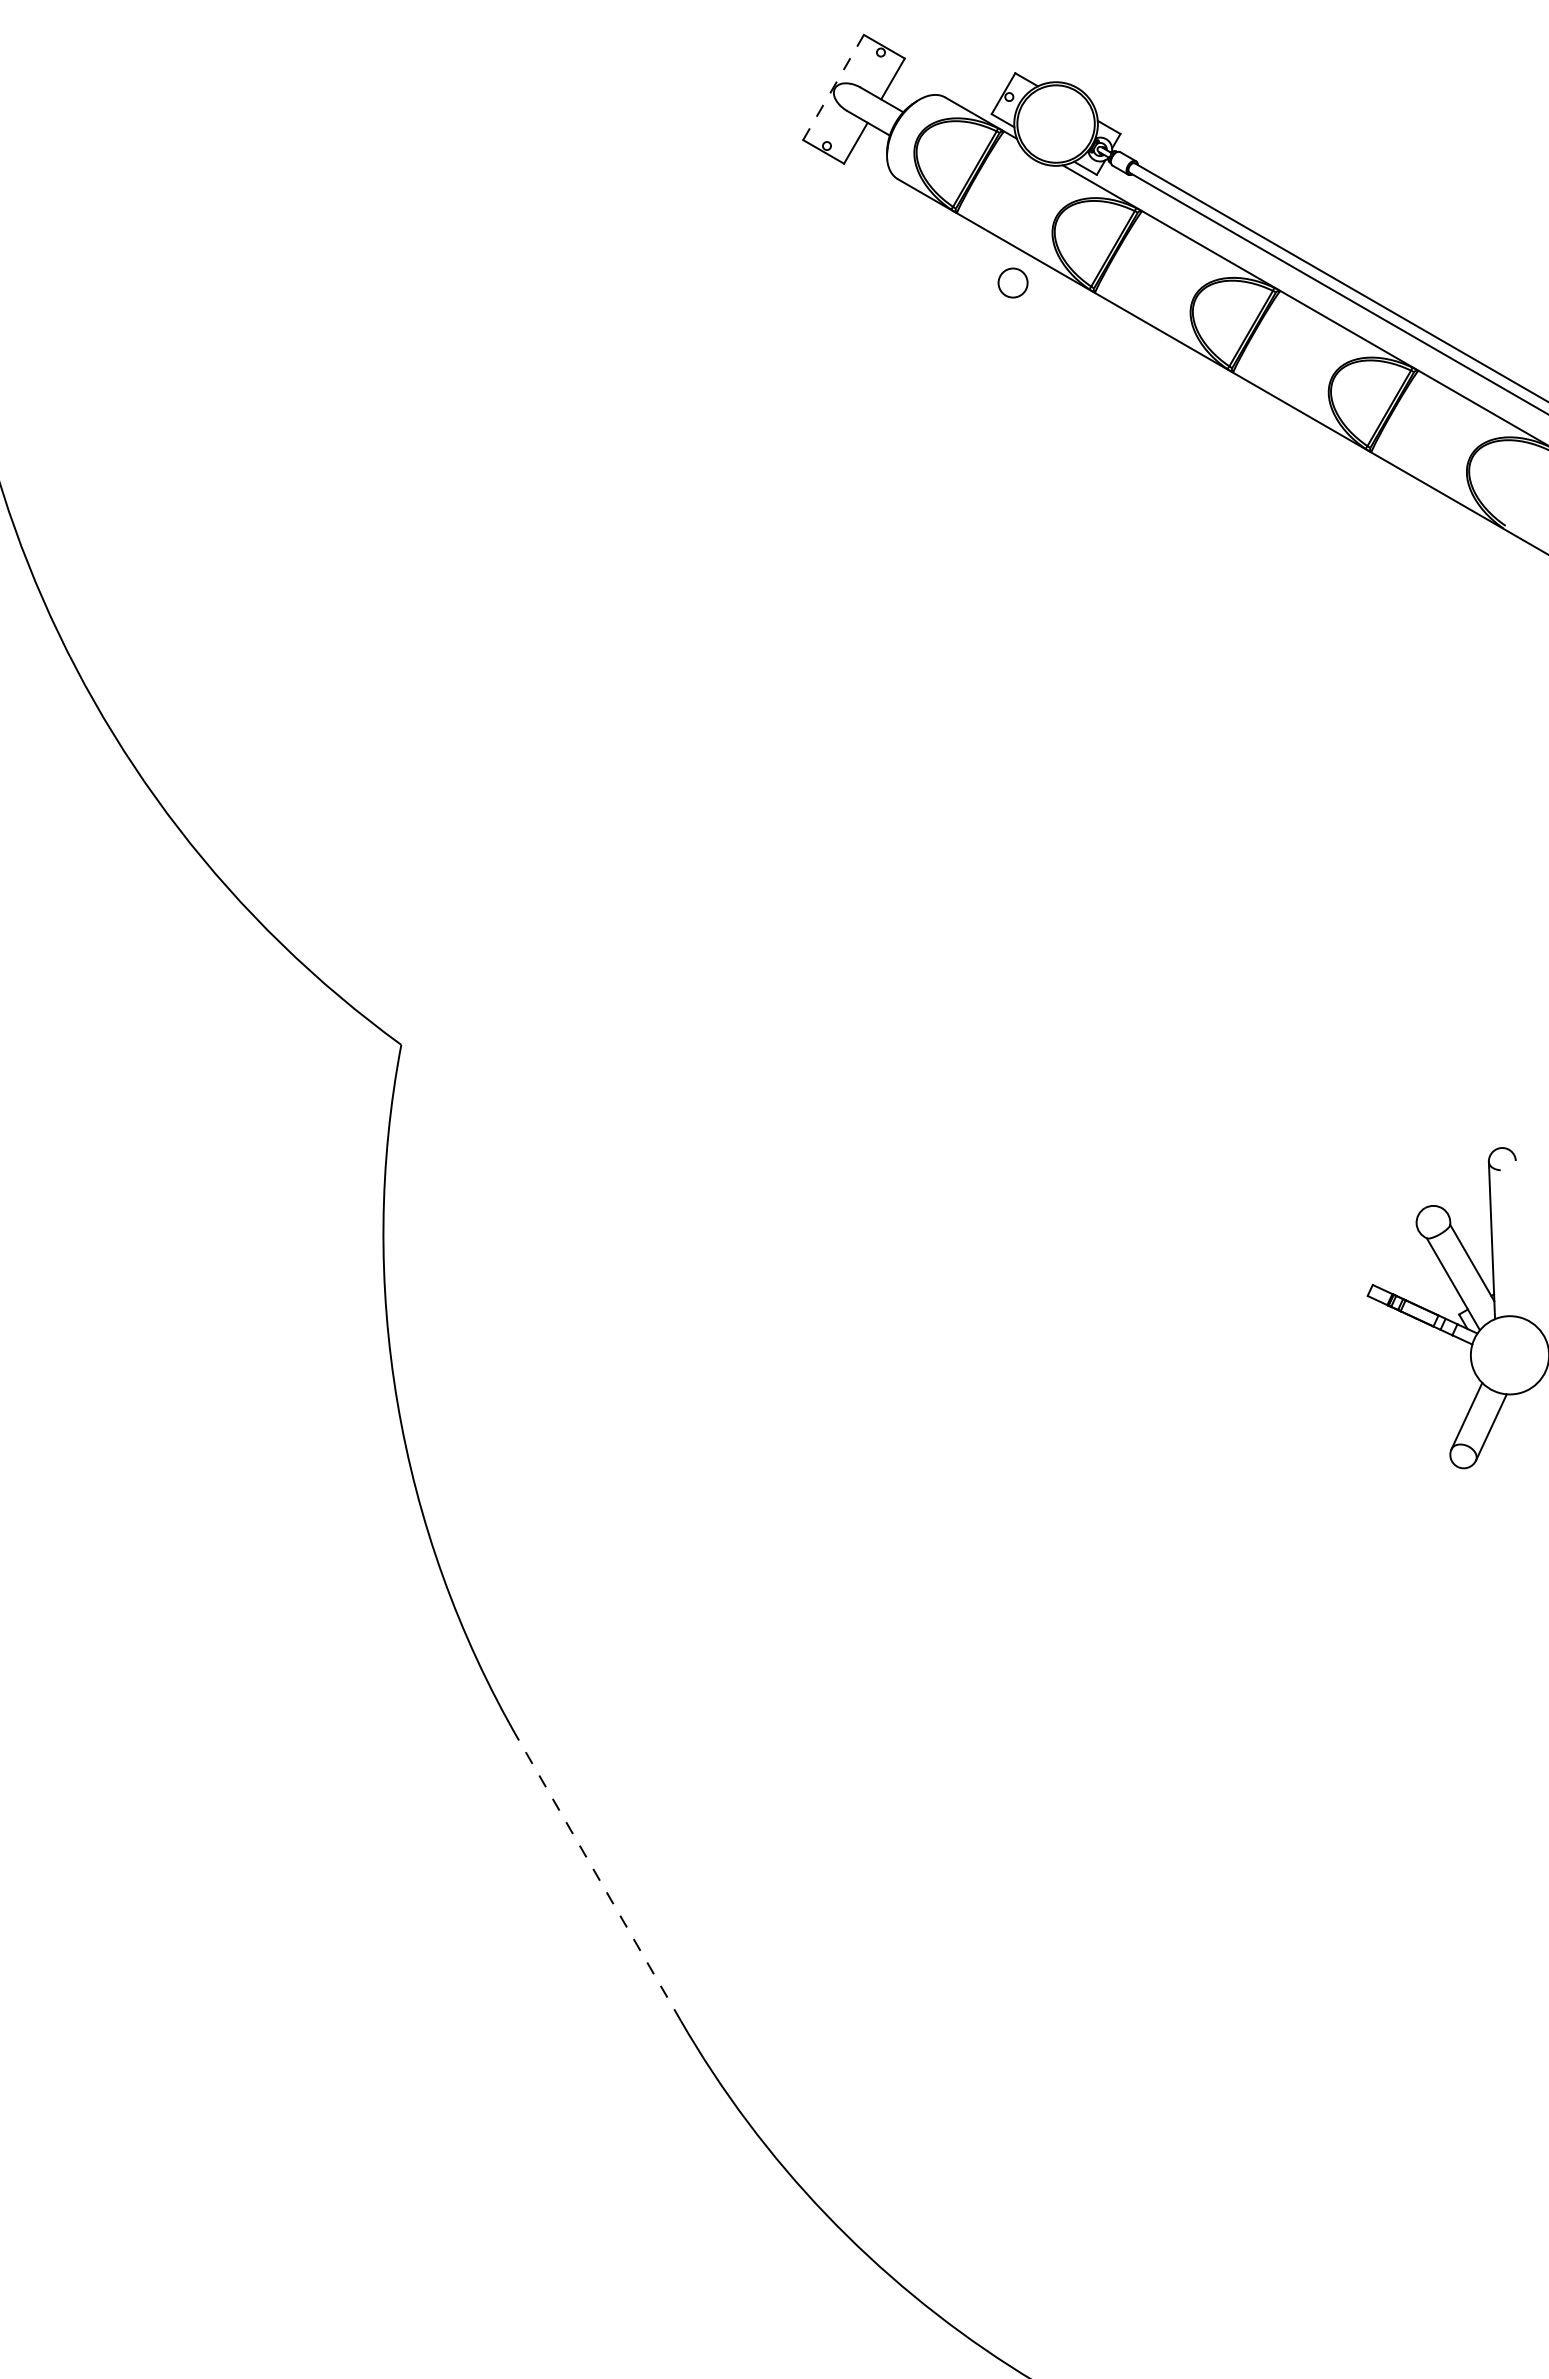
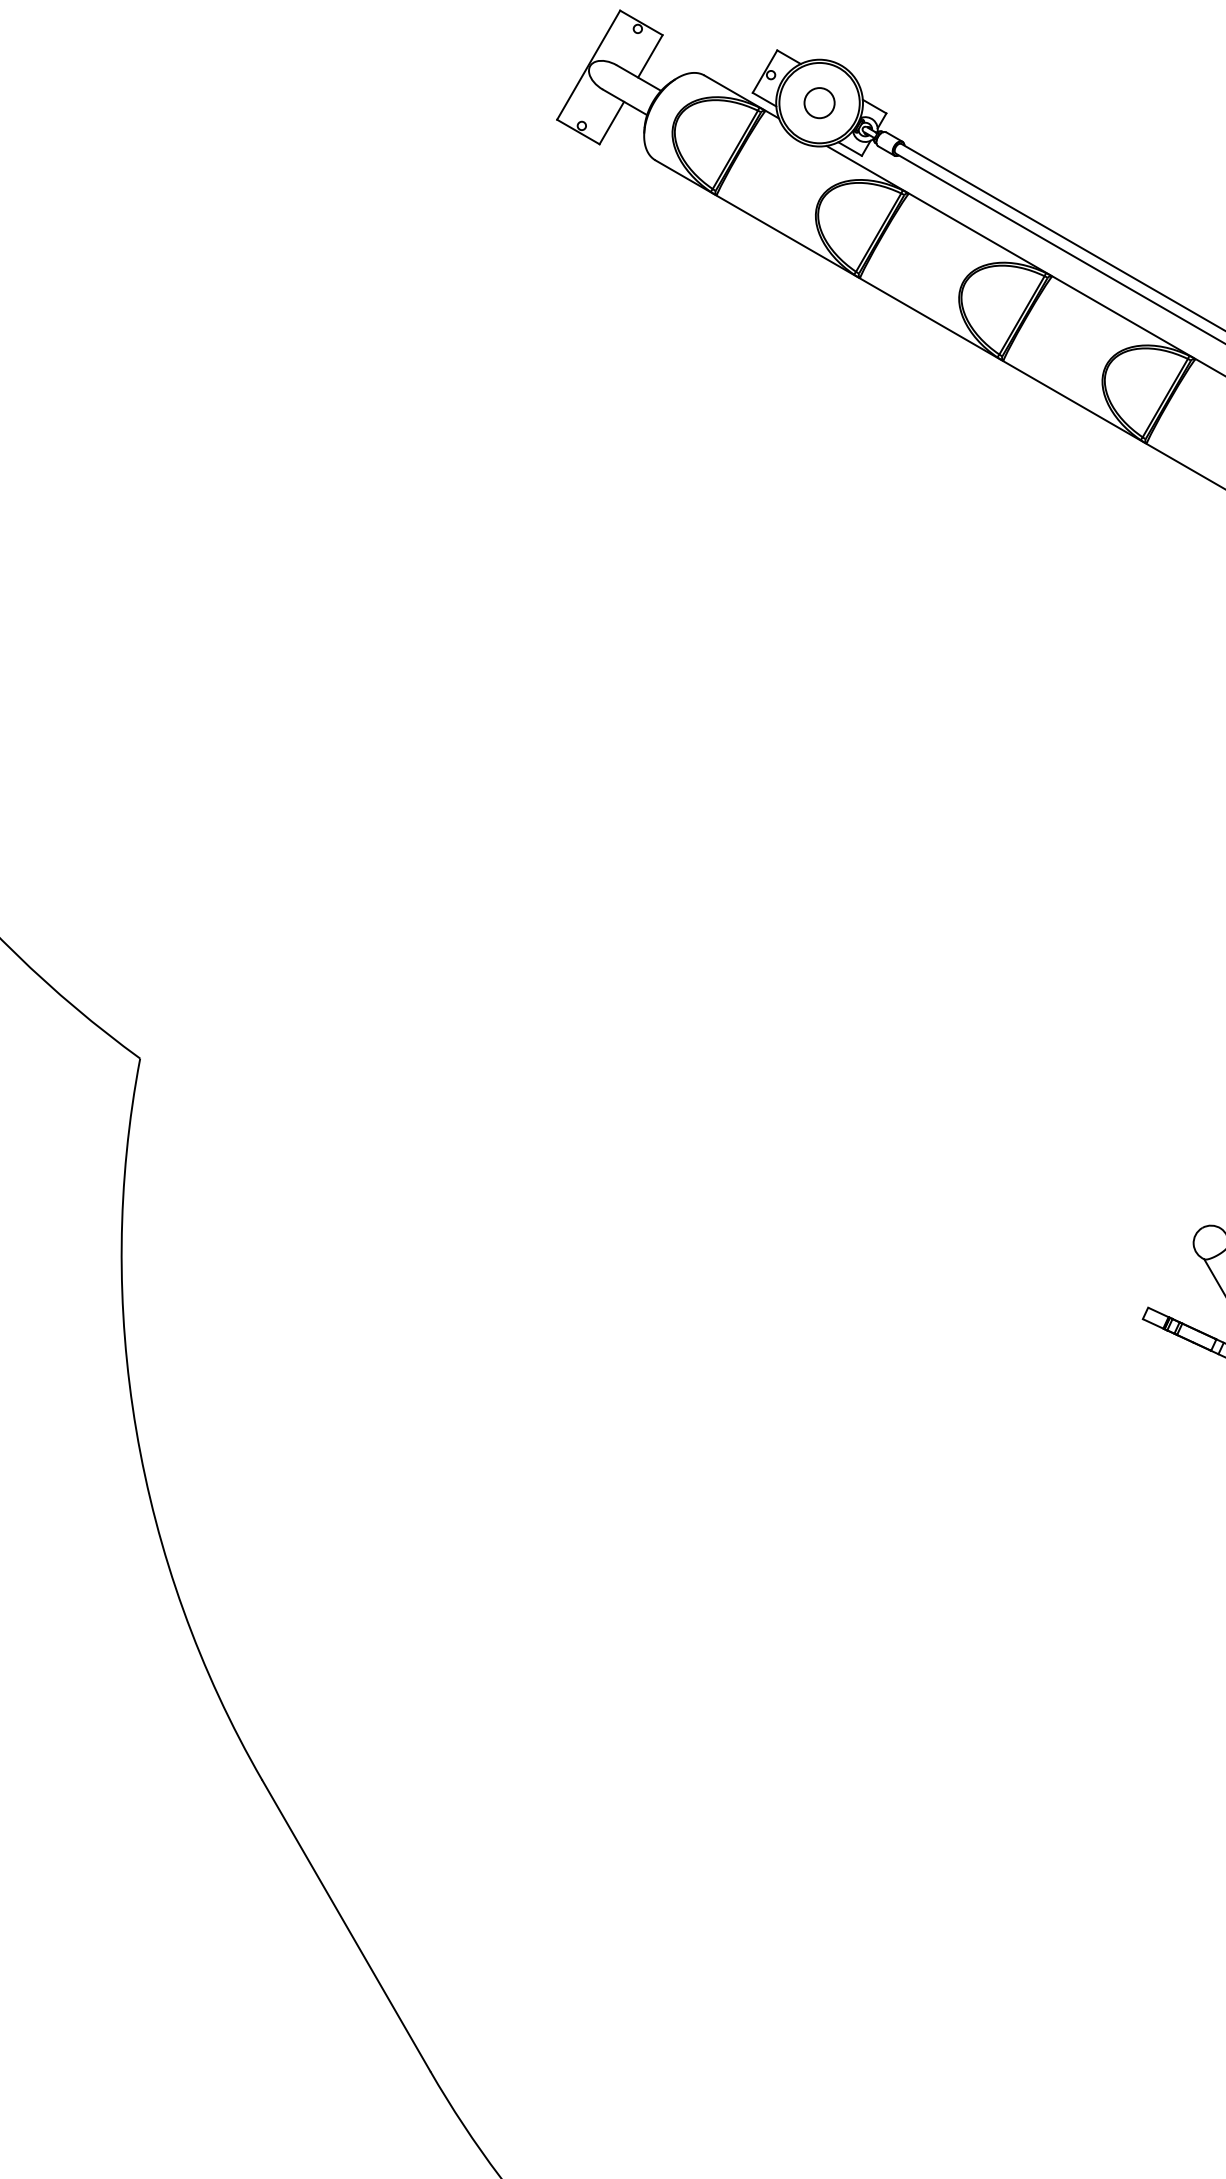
line: (833, 87) -> (588, 65), dashed -> solid
circle: (1012, 282) -> (818, 102), moved
line: (600, 1880) -> (346, 1925), dashed -> solid

